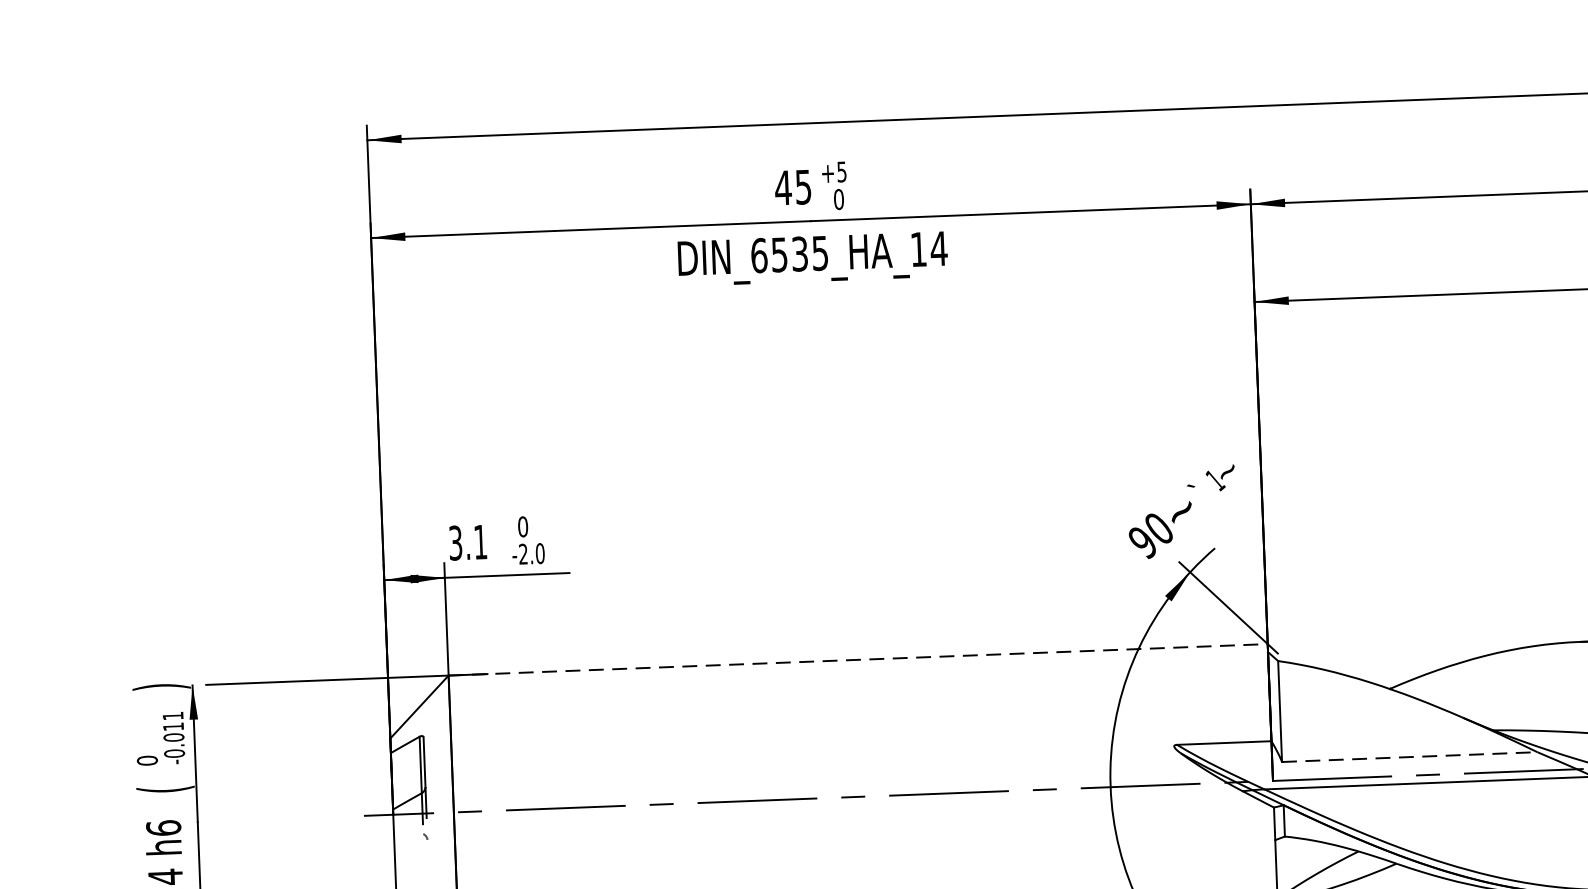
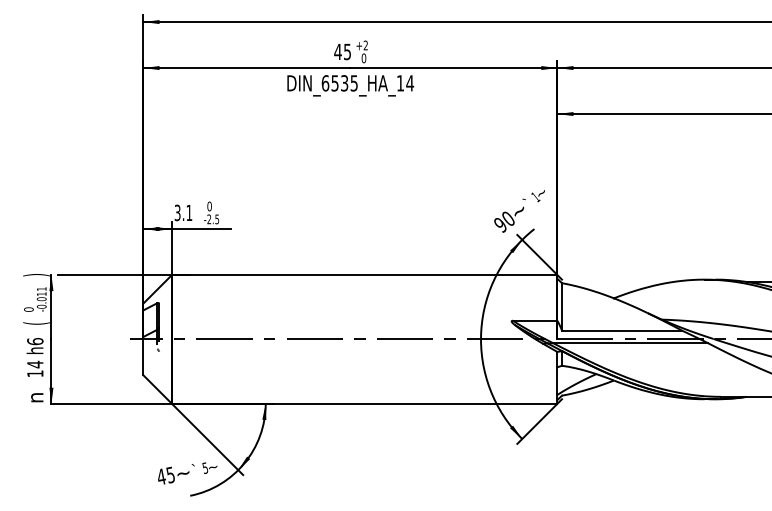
text: (841, 171) -> (365, 45), +5 -> +2
text: (540, 553) -> (217, 219), -2.0 -> -2.5
line: (857, 660) -> (364, 275), dashed -> solid
line: (1410, 756) -> (622, 330), dashed -> solid

